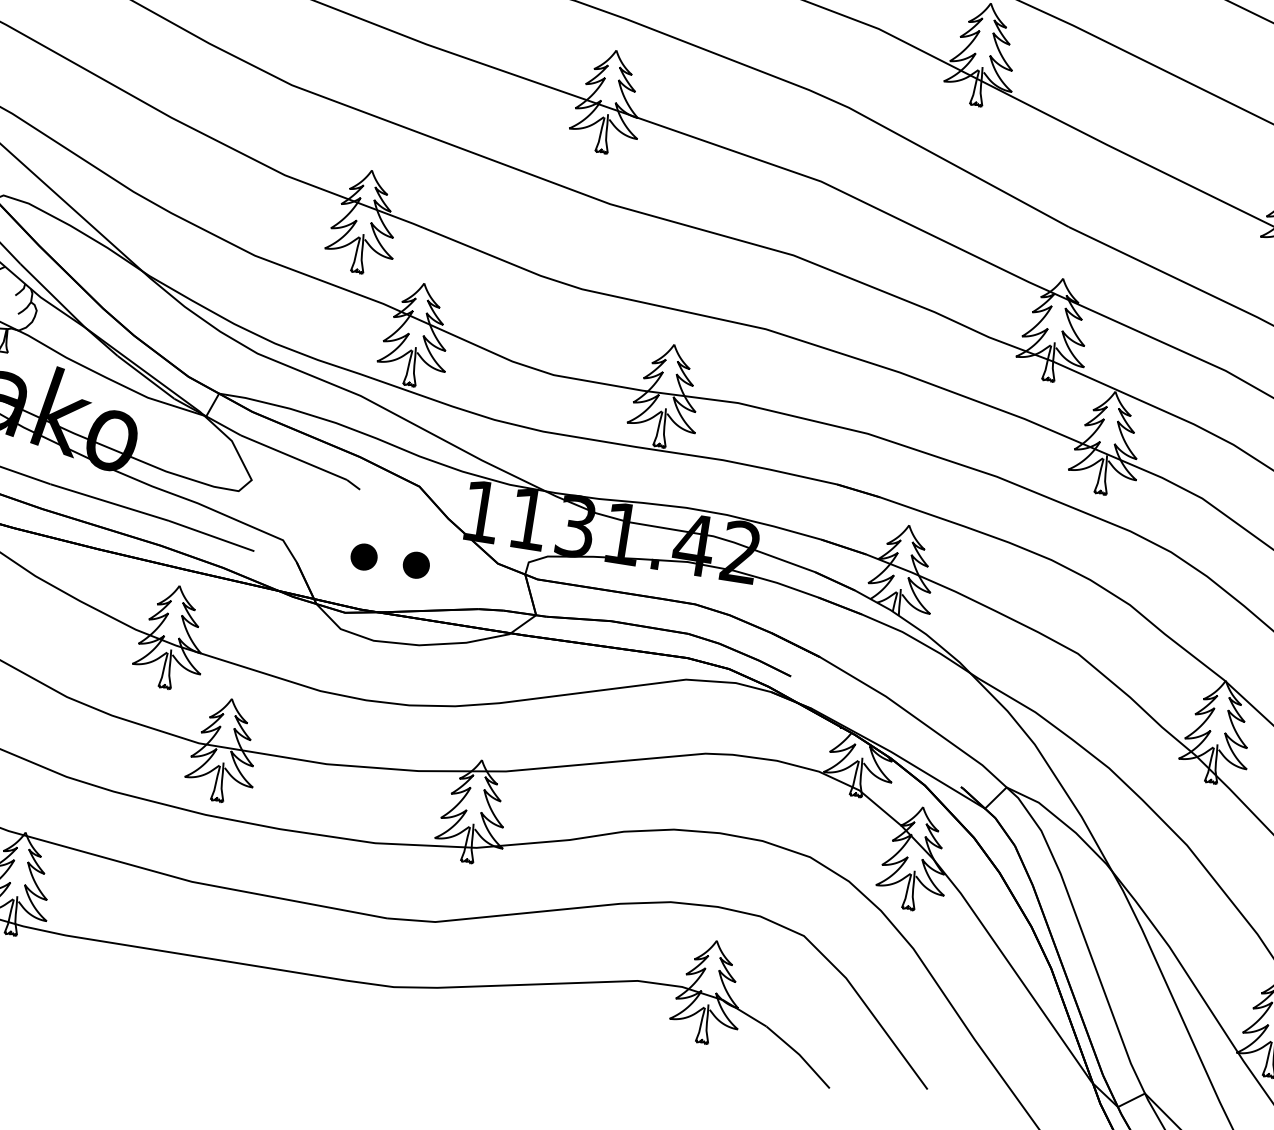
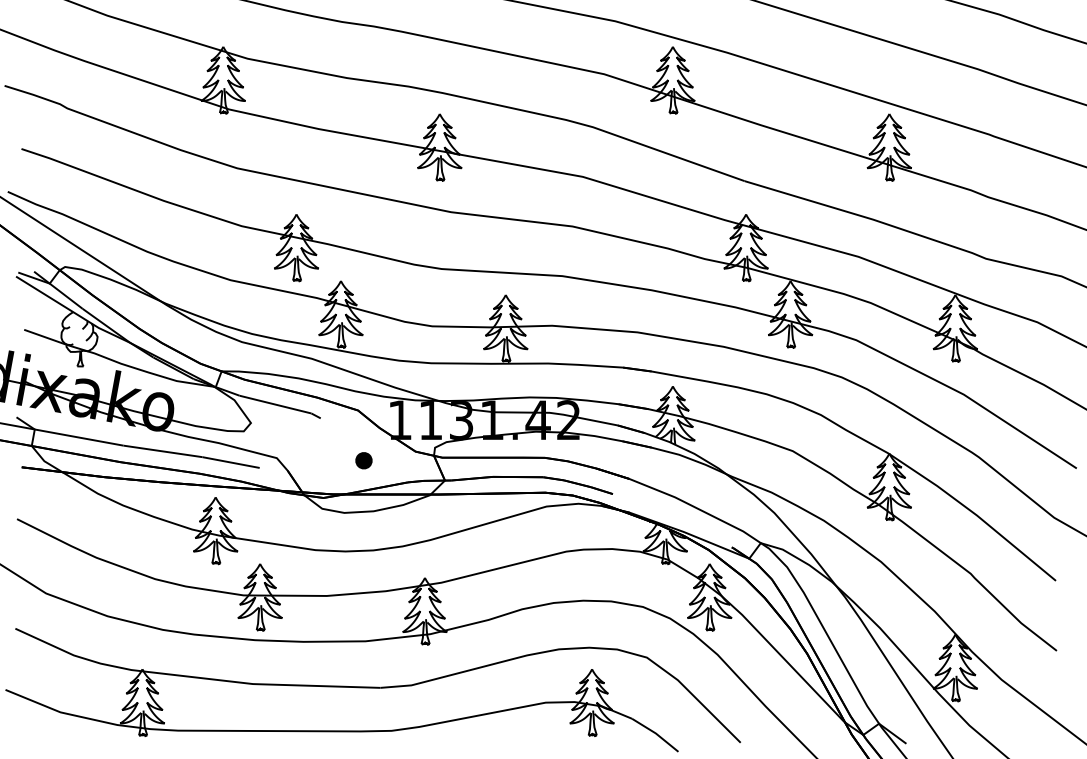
part: (363, 556) -> (329, 460), removed

